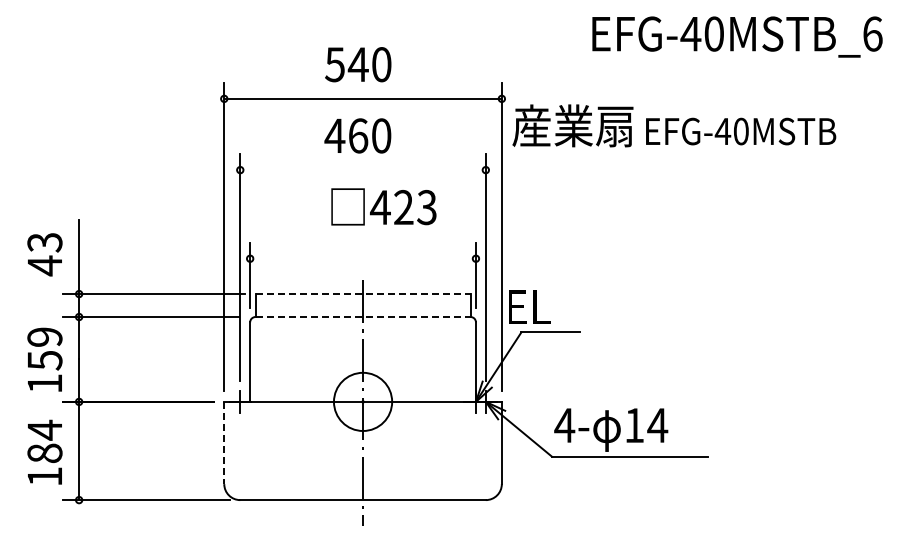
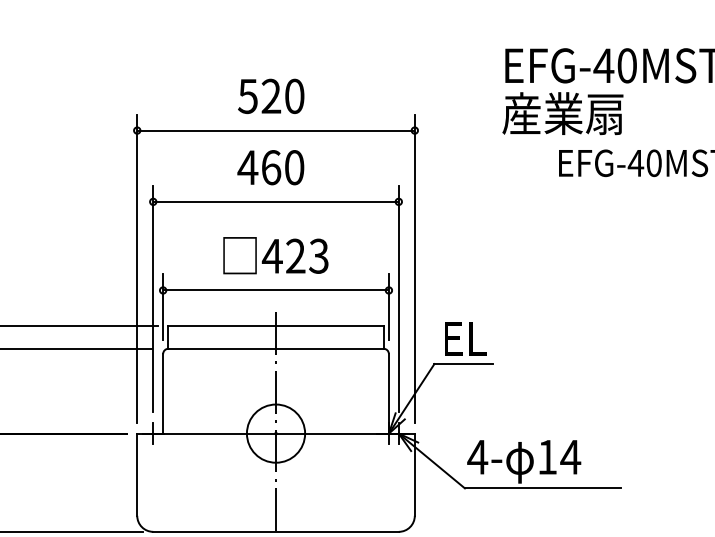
text: (357, 64) -> (270, 96), 540 -> 520
text: (572, 125) -> (562, 113), moved
line: (362, 170) -> (275, 202), added
text: (383, 206) -> (275, 255), moved
line: (362, 258) -> (275, 290), added
line: (363, 294) -> (276, 326), dashed -> solid
text: (529, 306) -> (465, 338), moved
line: (363, 317) -> (276, 349), dashed -> solid
line: (224, 443) -> (137, 475), dashed -> solid

